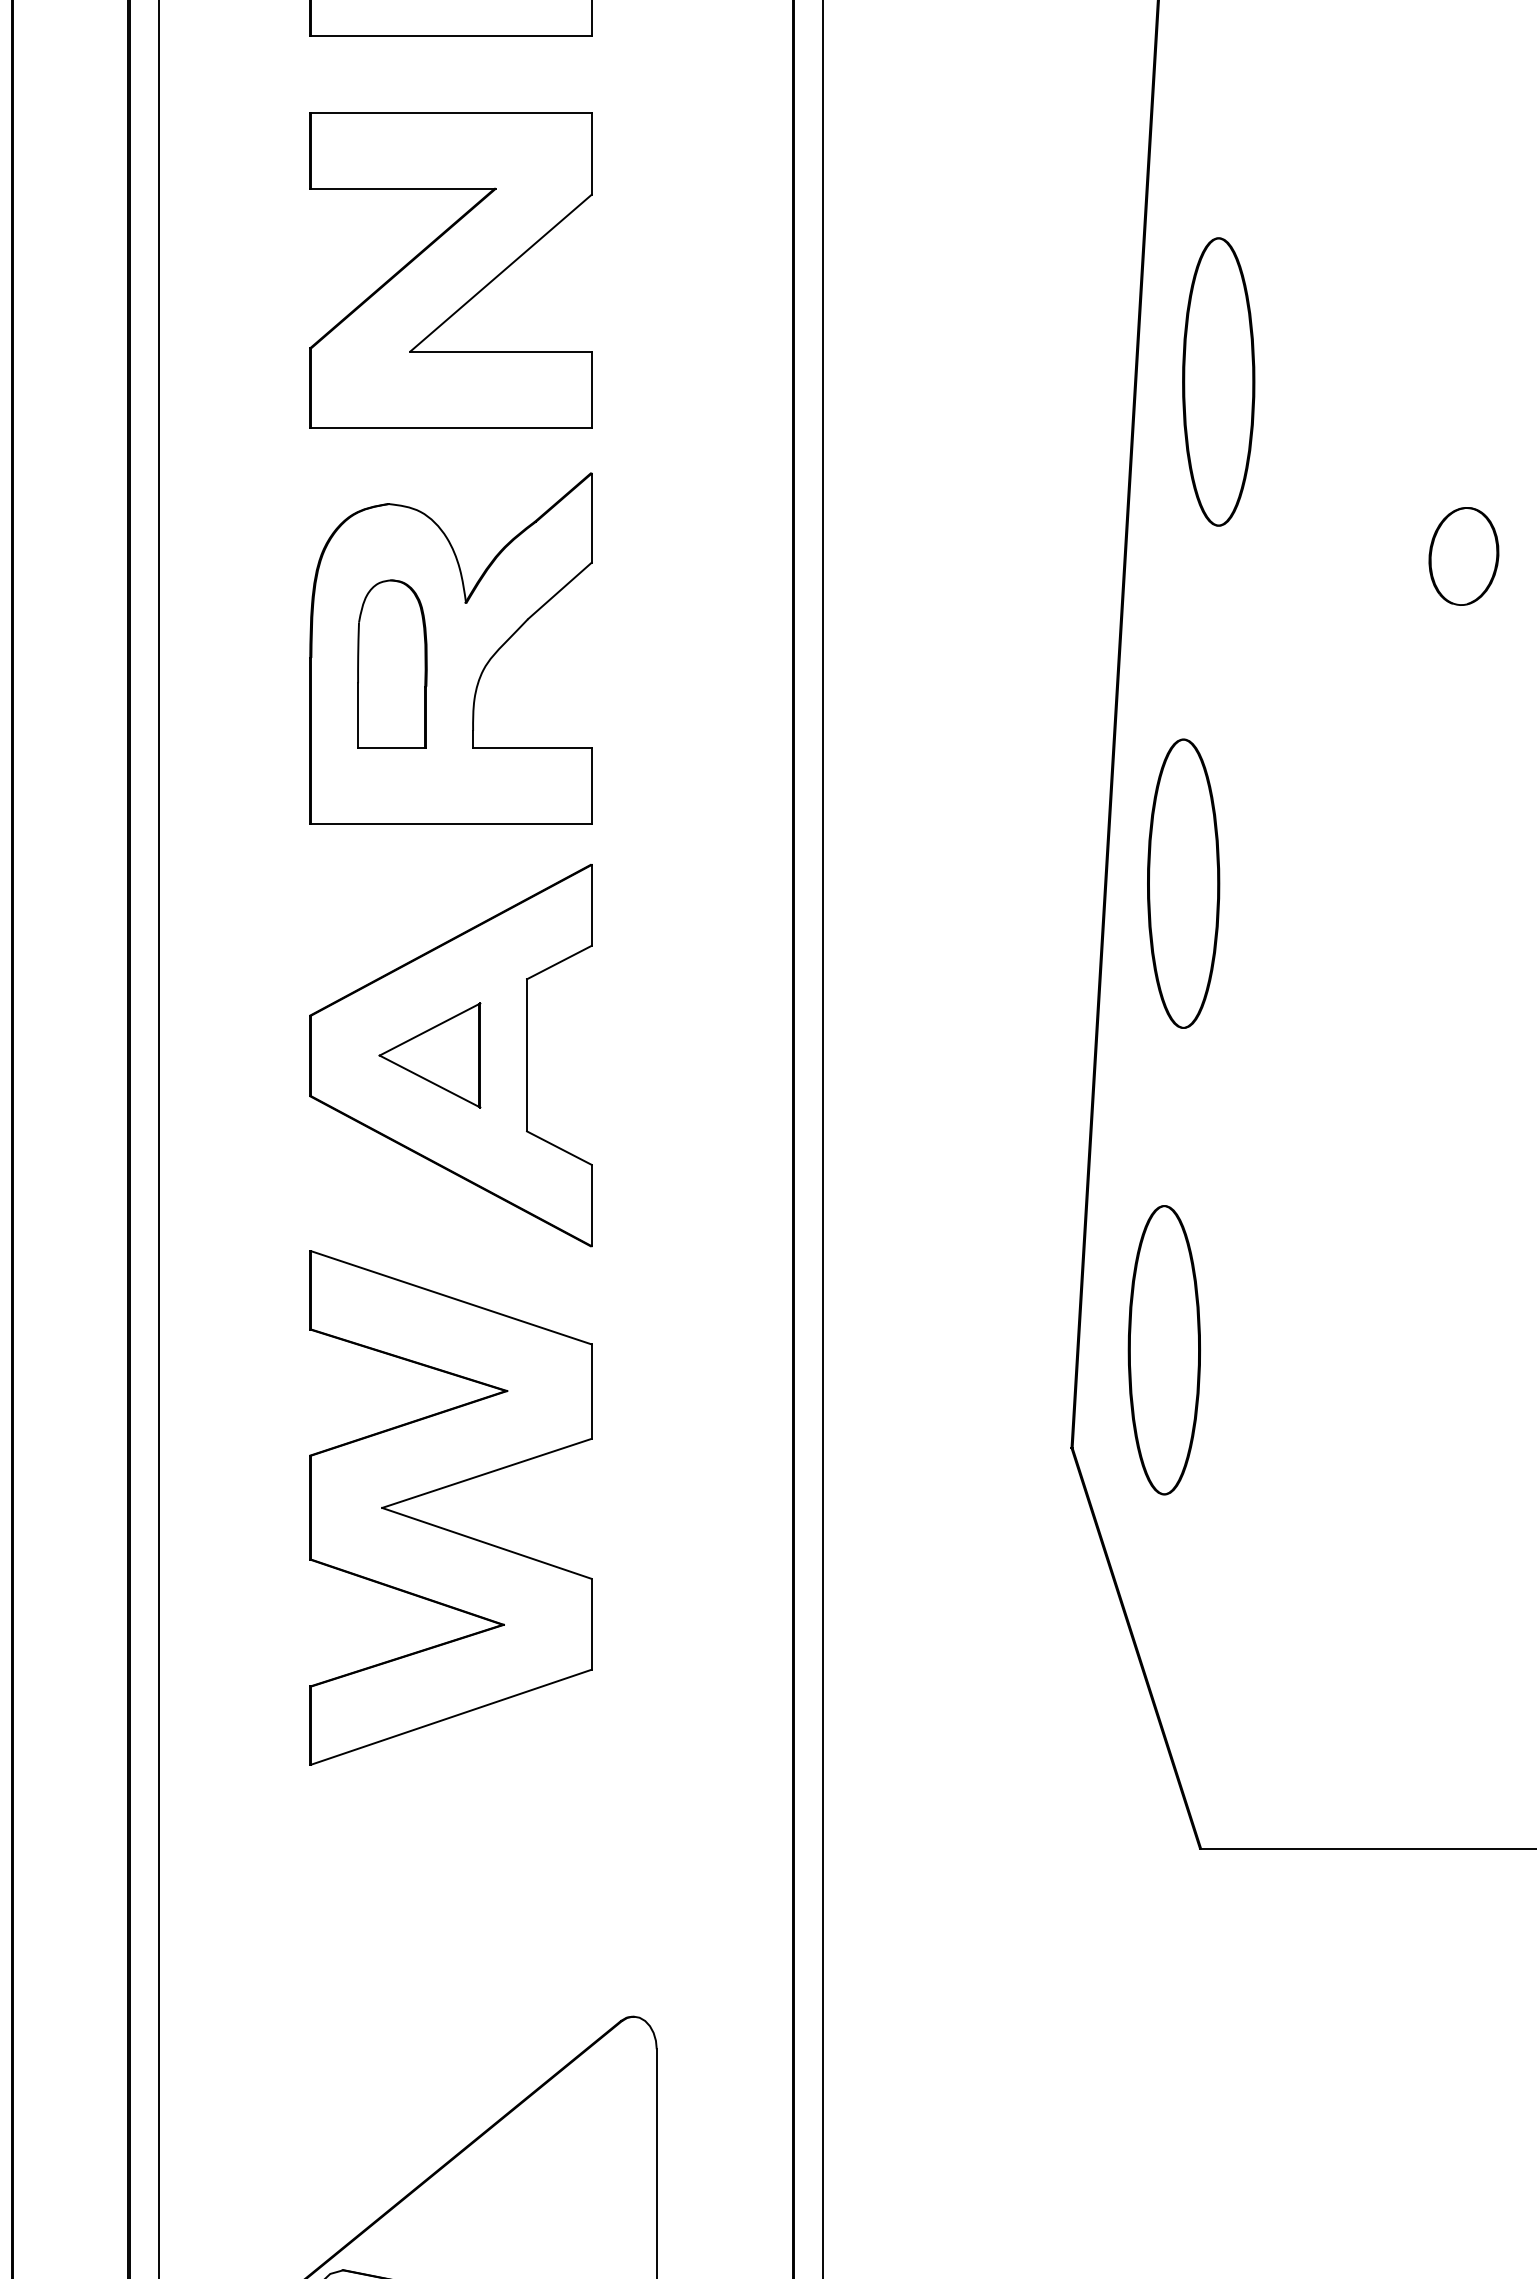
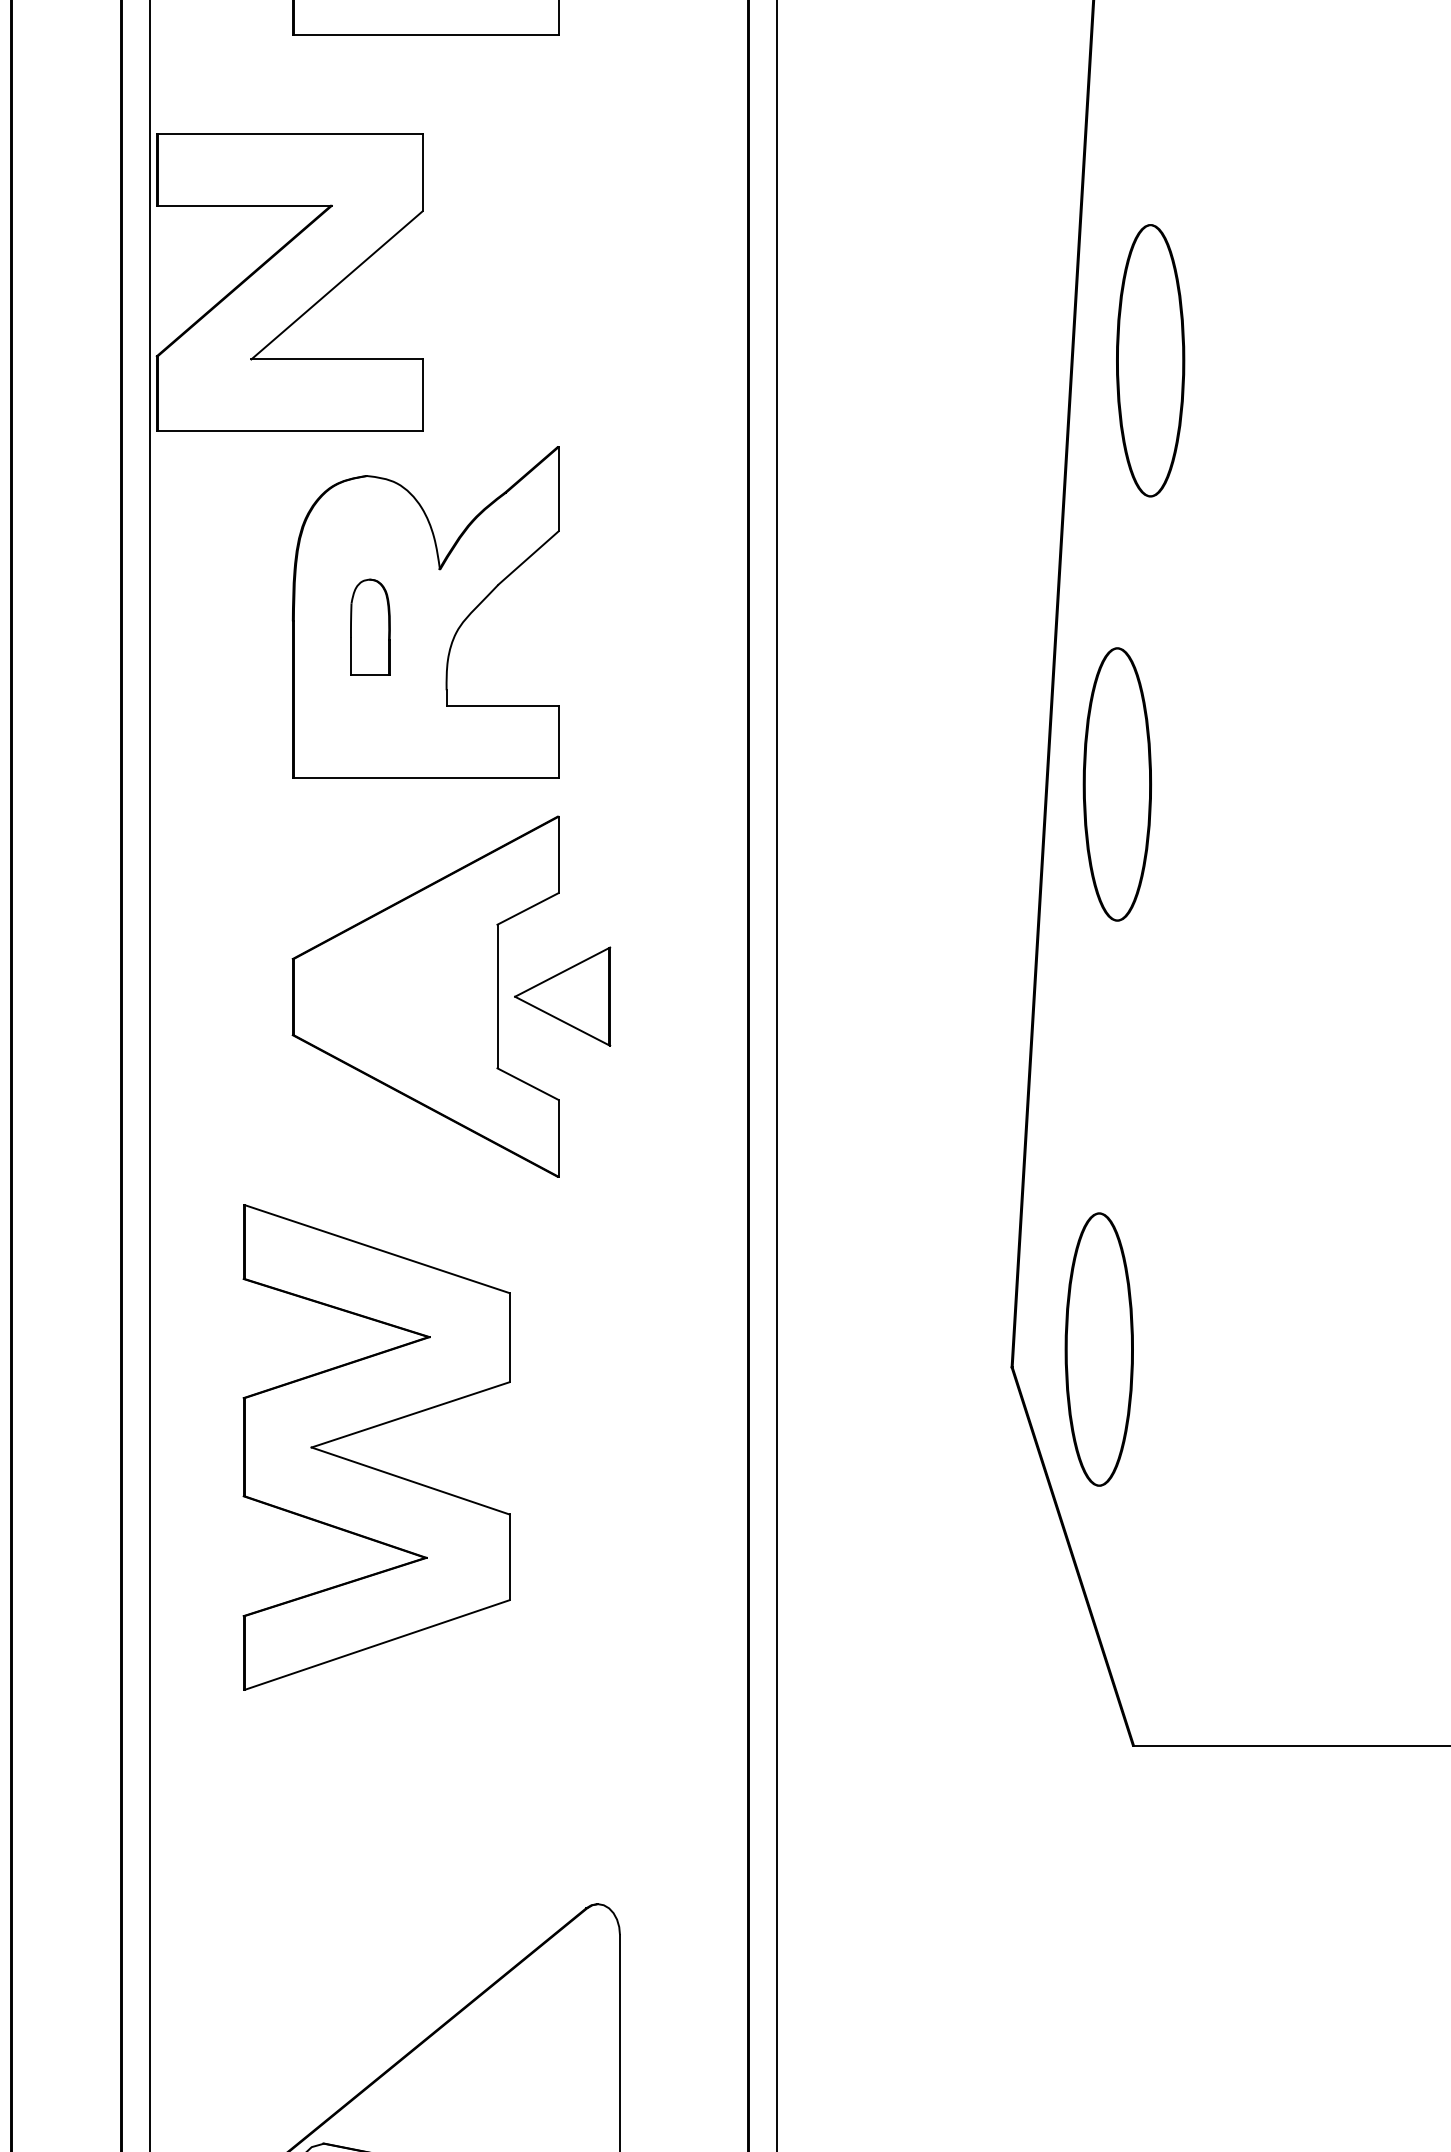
part: (450, 270) -> (289, 282), moved
part: (1463, 556) -> (1381, 525), removed
part: (392, 663) -> (370, 626), size x0.6
part: (1183, 883) -> (1117, 784), moved
part: (429, 1055) -> (562, 996), moved
part: (1163, 1350) -> (1098, 1349), moved
part: (444, 1488) -> (370, 1429), moved

